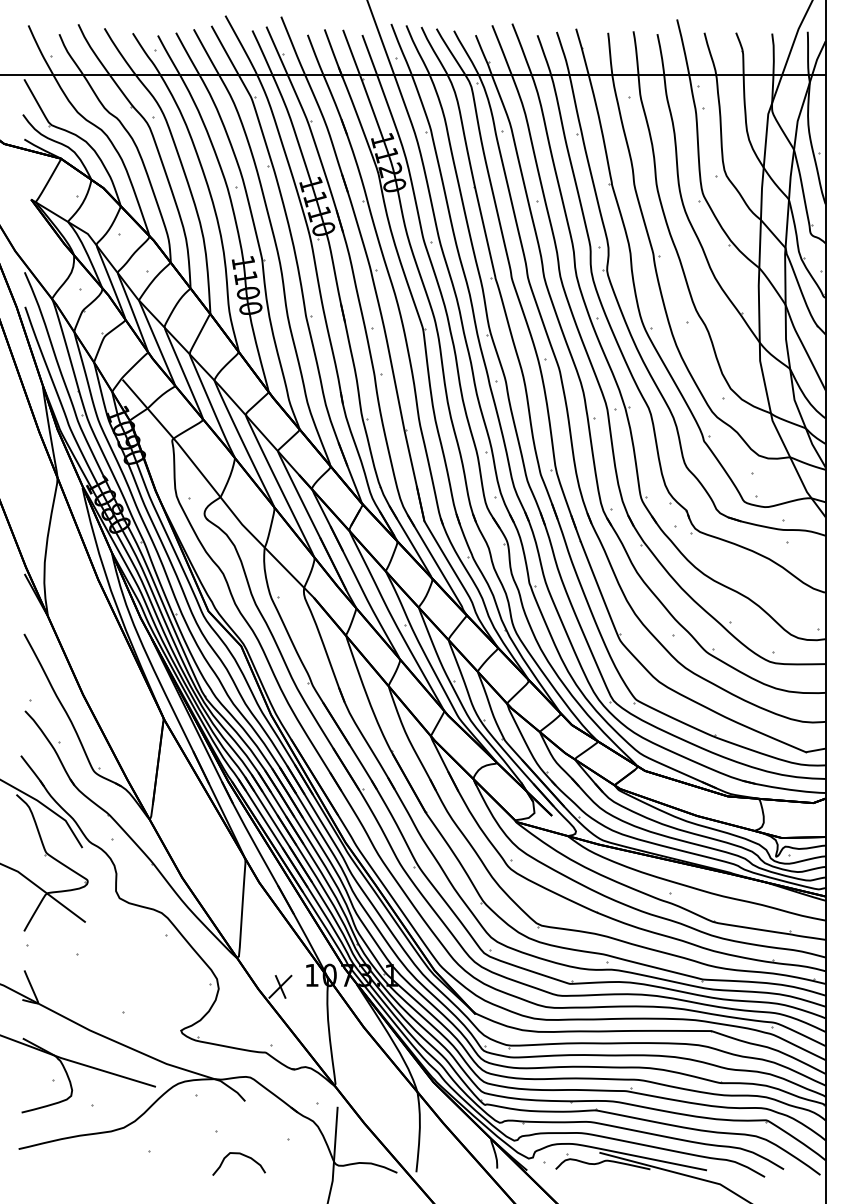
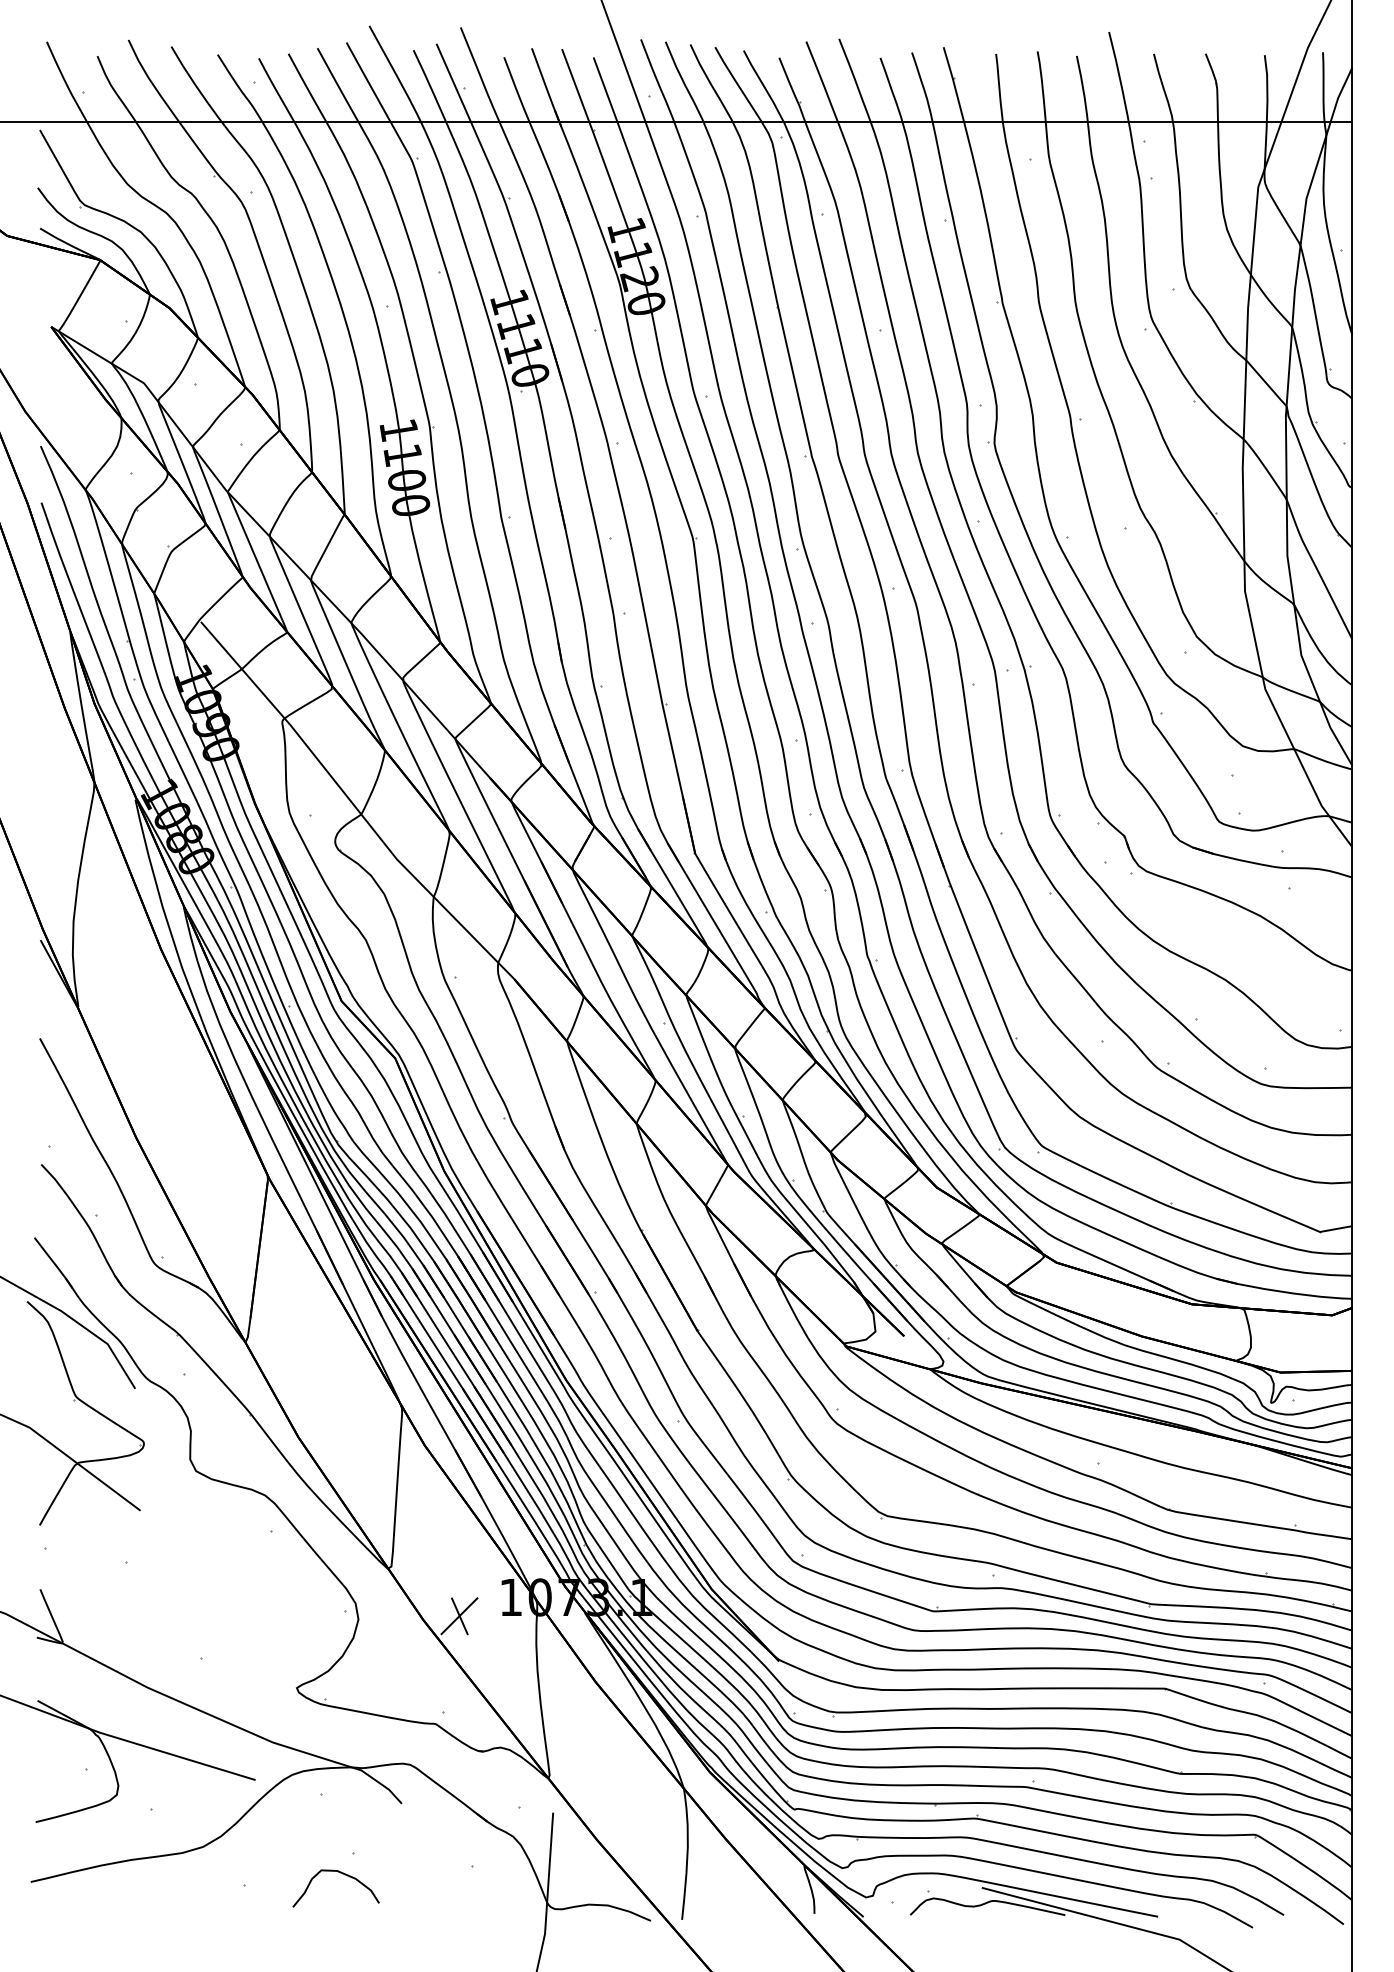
curve: (241, 1155) -> (340, 1874), moved

